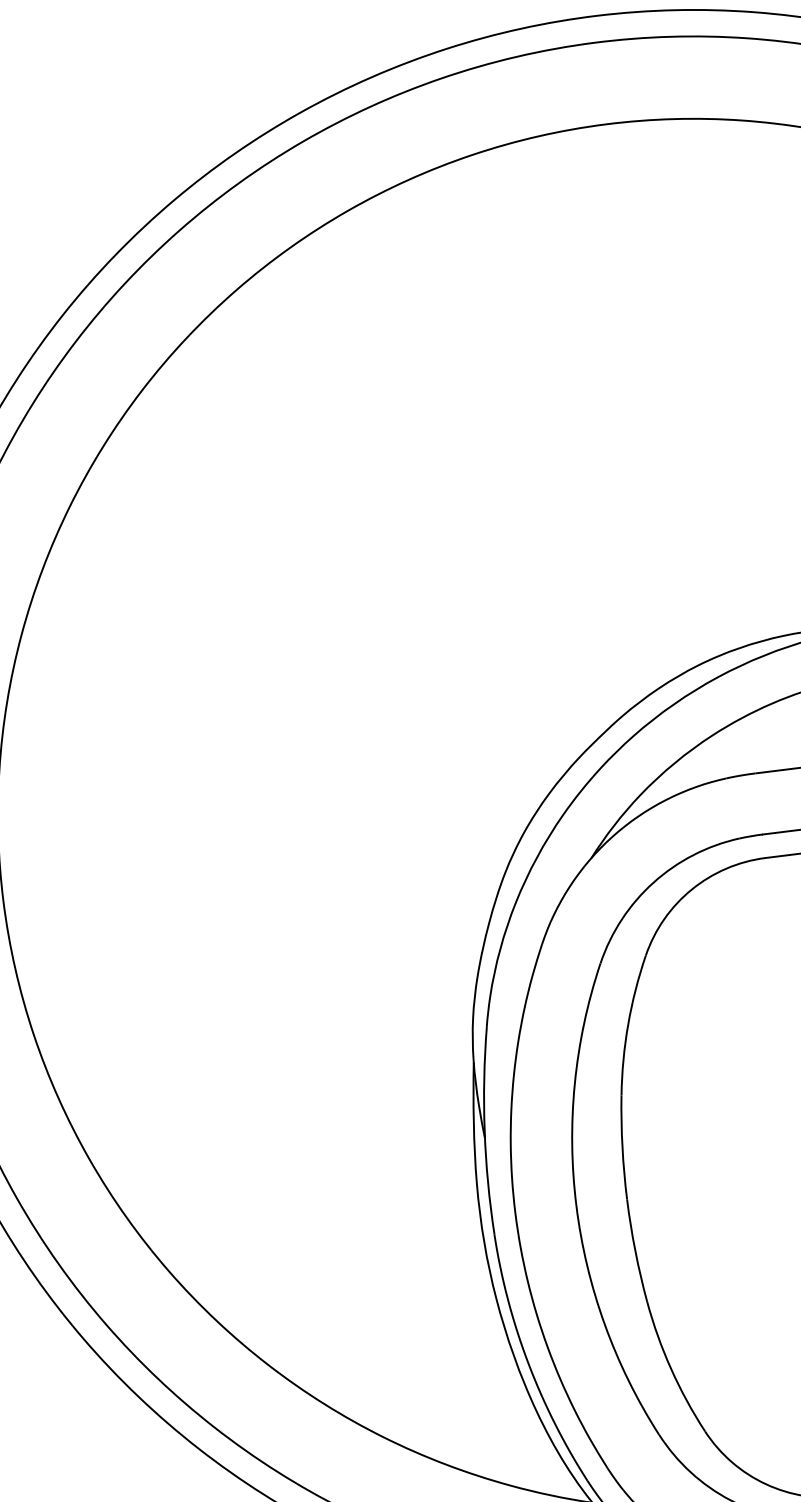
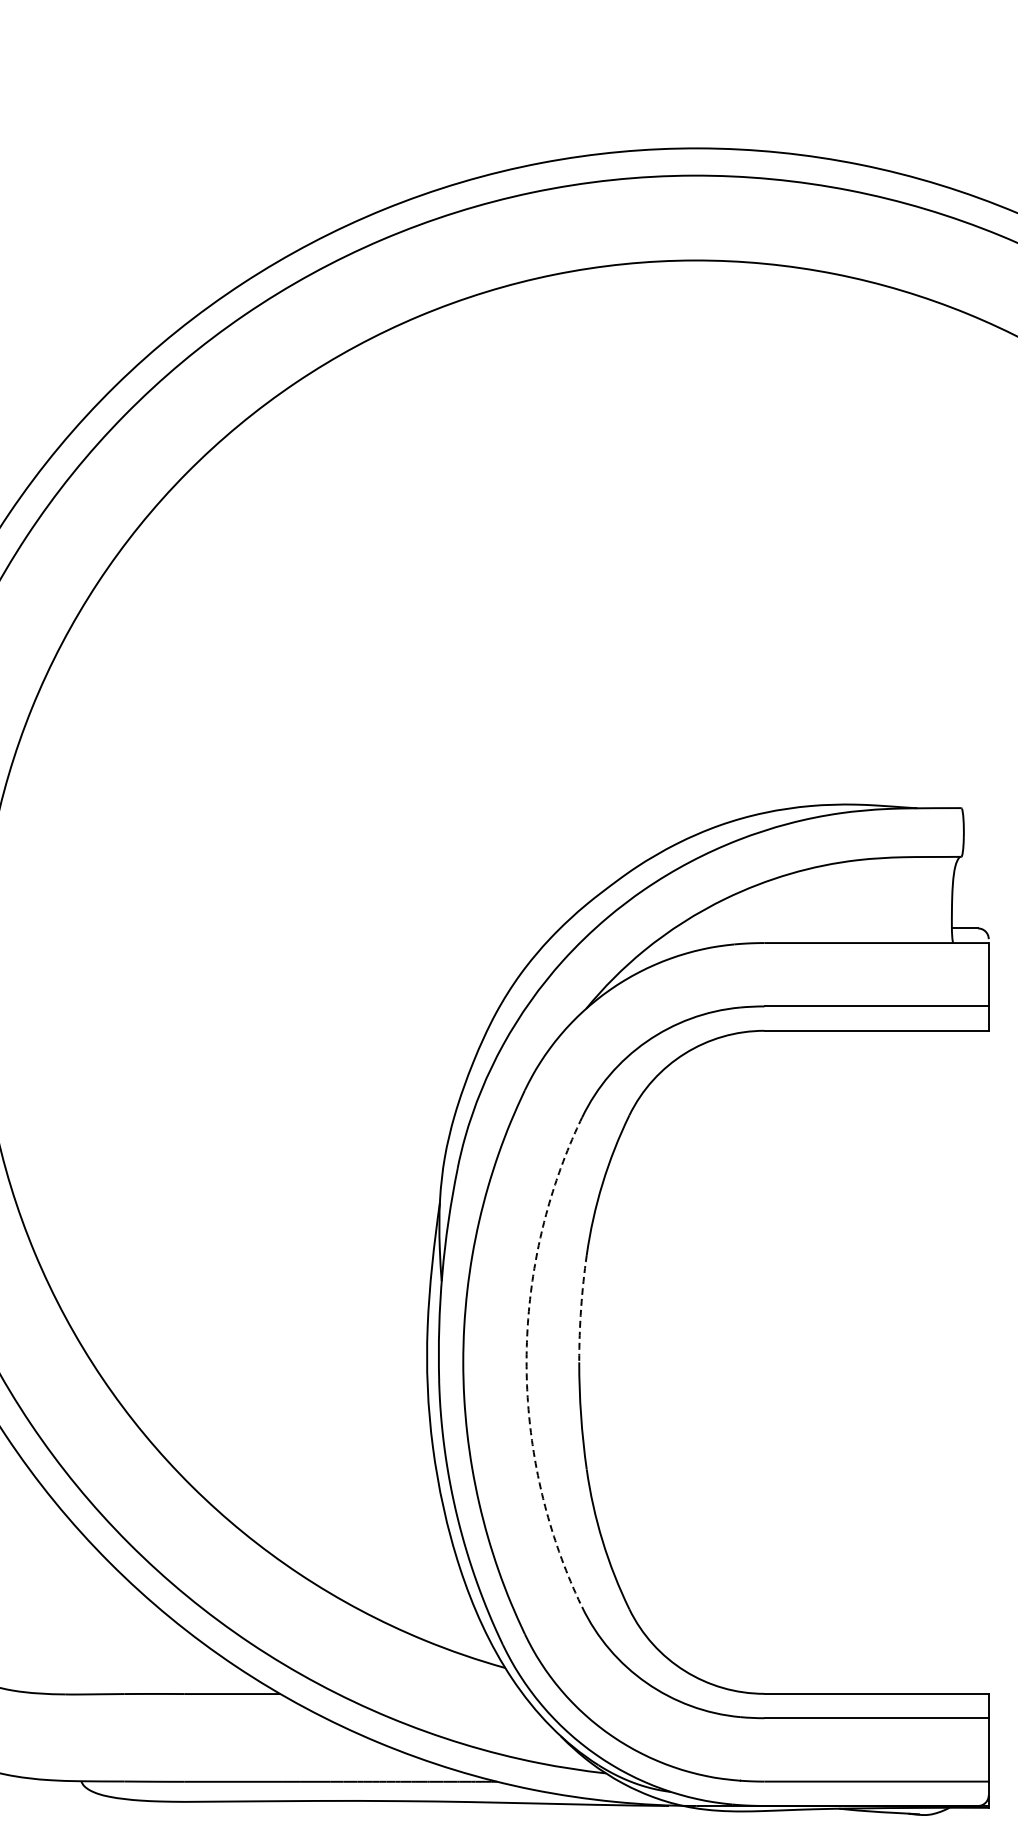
arc: (622, 1147) -> (581, 1308), solid -> dashed
arc: (576, 1206) -> (526, 1362), solid -> dashed

